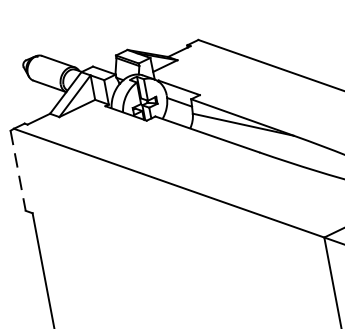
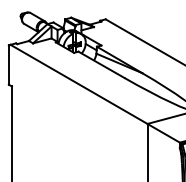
line: (17, 171) -> (8, 65), dashed -> solid

